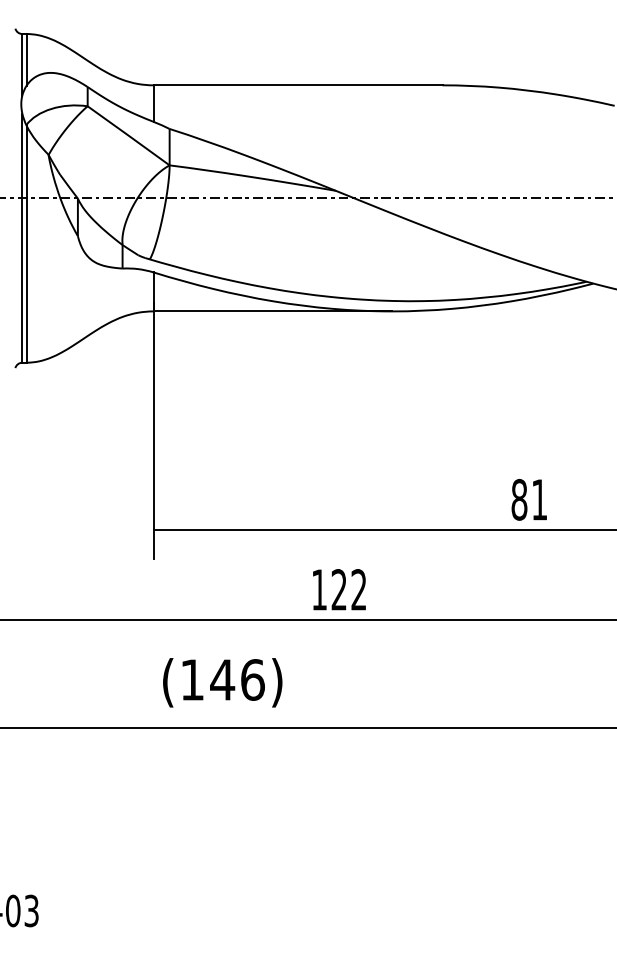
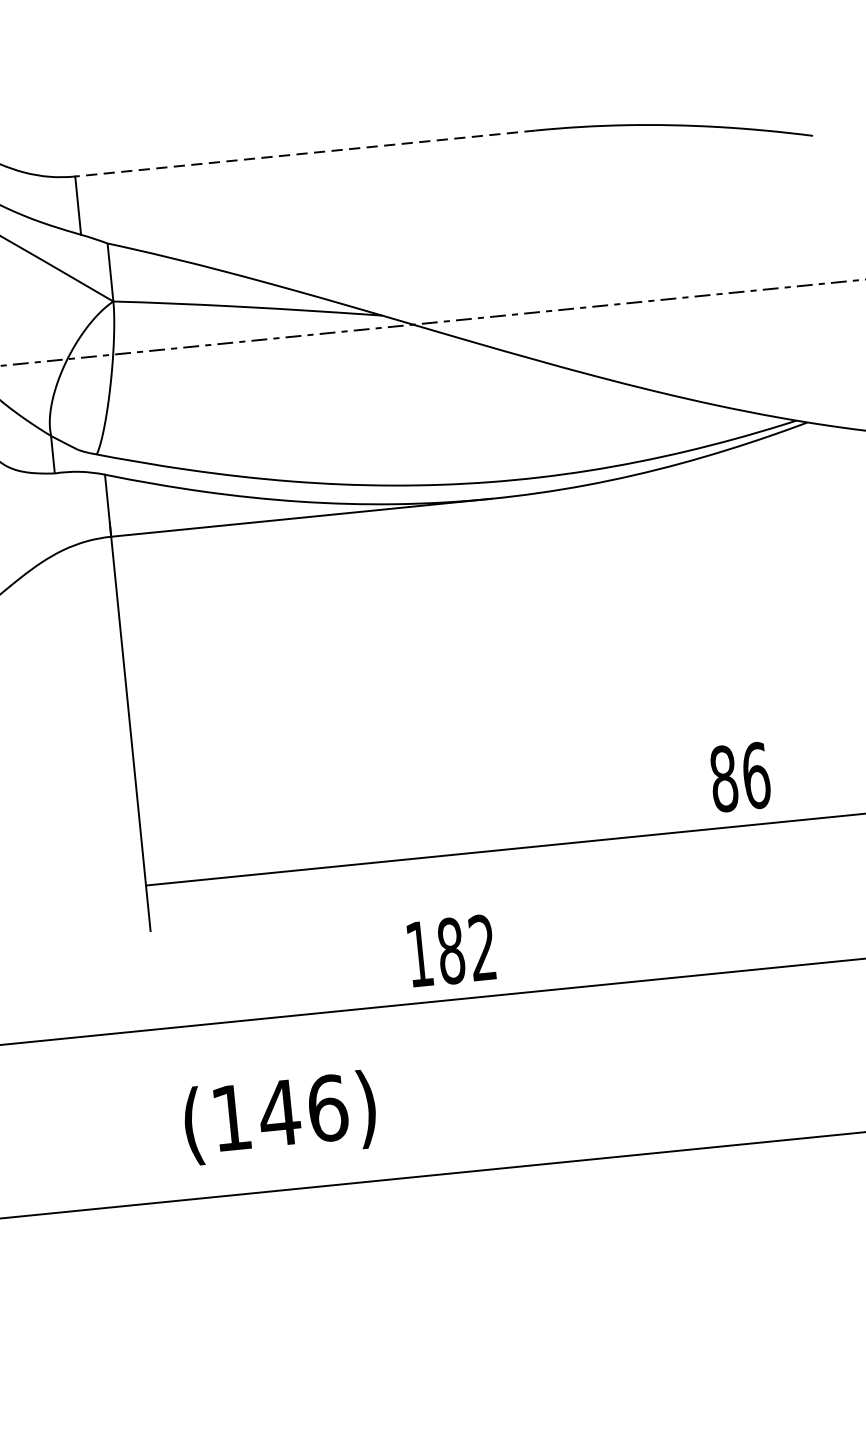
line: (297, 85) -> (304, 153), solid -> dashed
text: (539, 499) -> (755, 775), 81 -> 86
text: (339, 589) -> (451, 950), 122 -> 182

